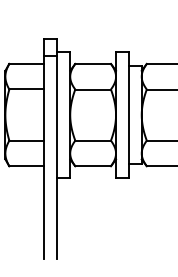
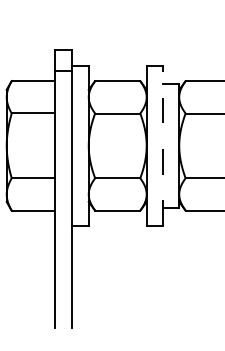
line: (129, 114) -> (163, 145), solid -> dashed

